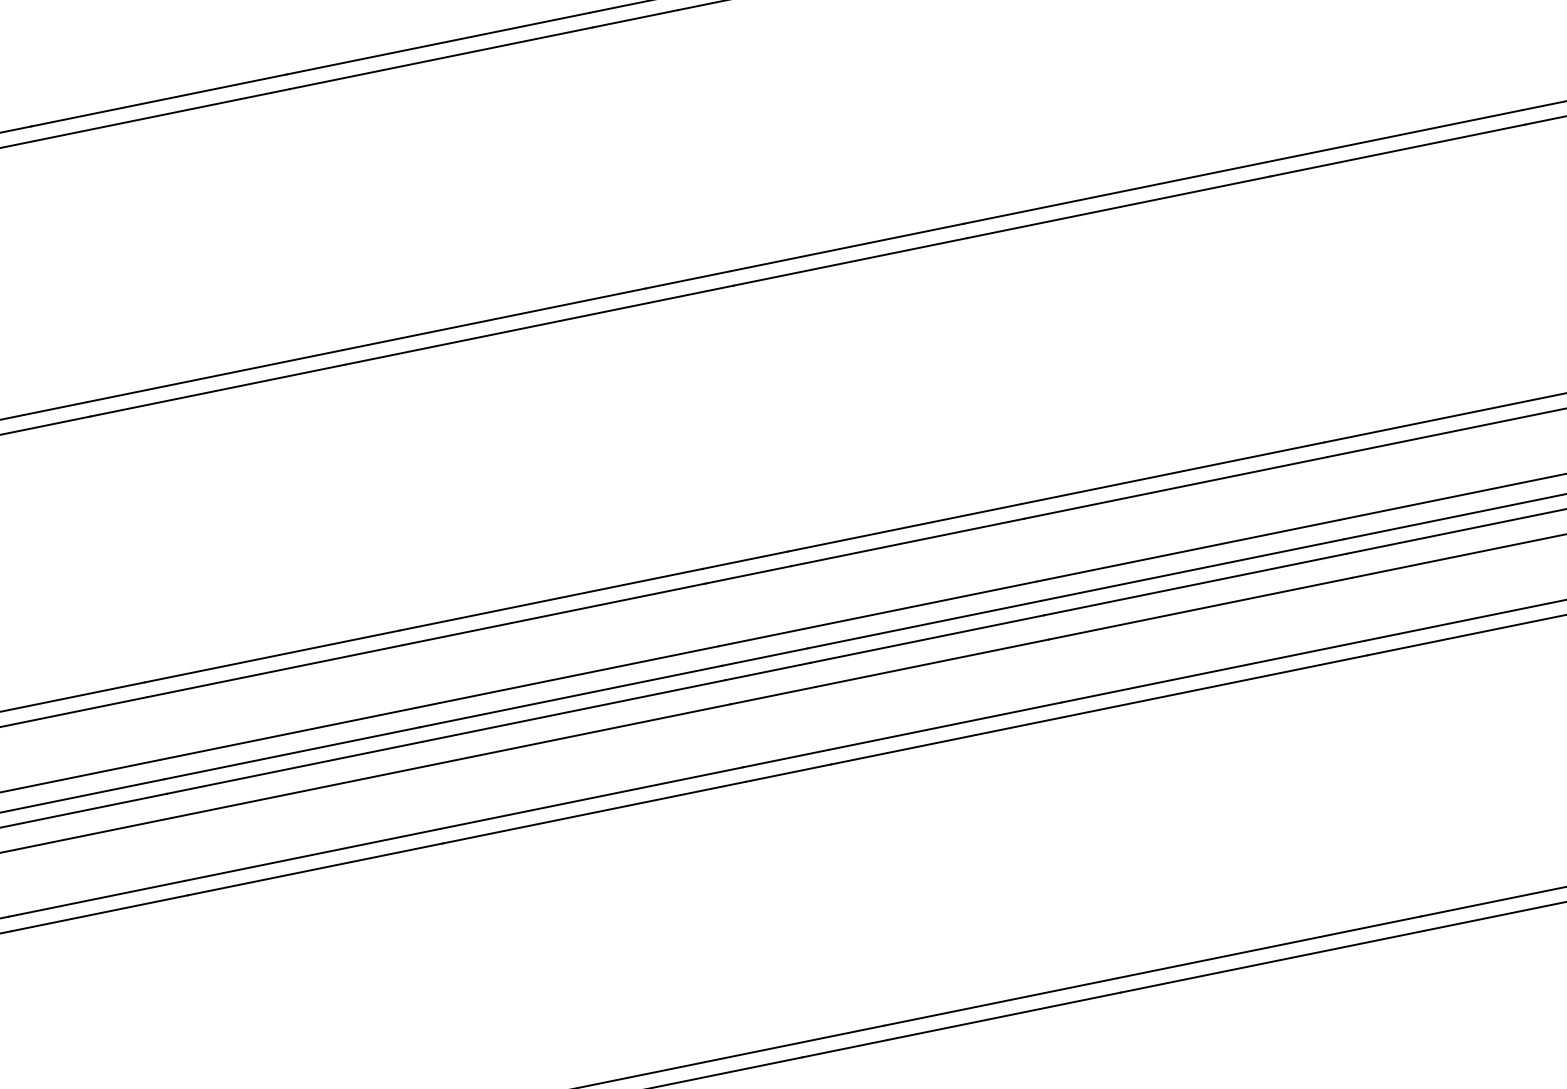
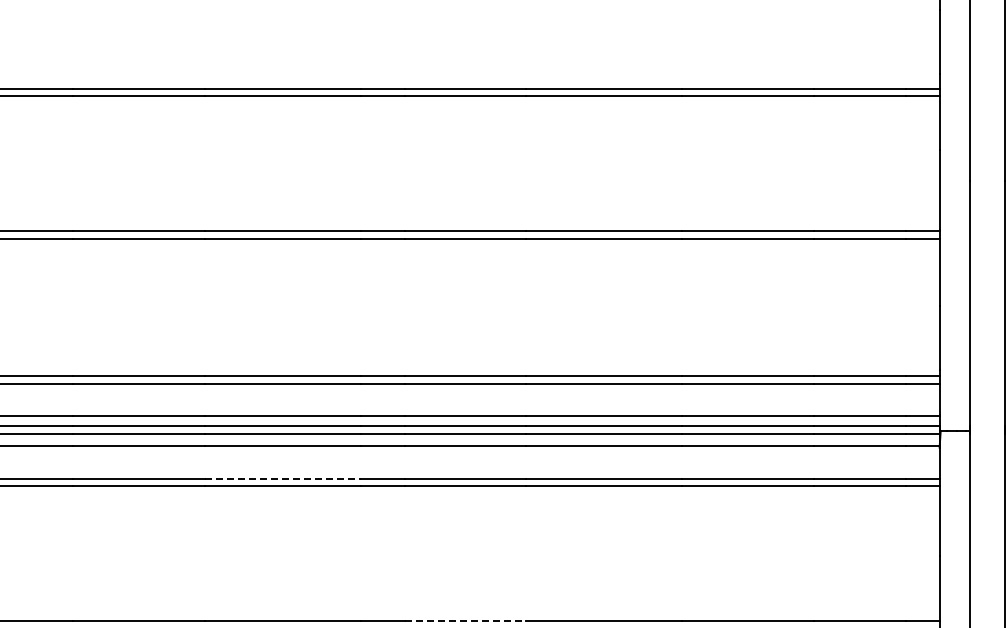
line: (592, 797) -> (283, 478), solid -> dashed
line: (1002, 1002) -> (466, 621), solid -> dashed

